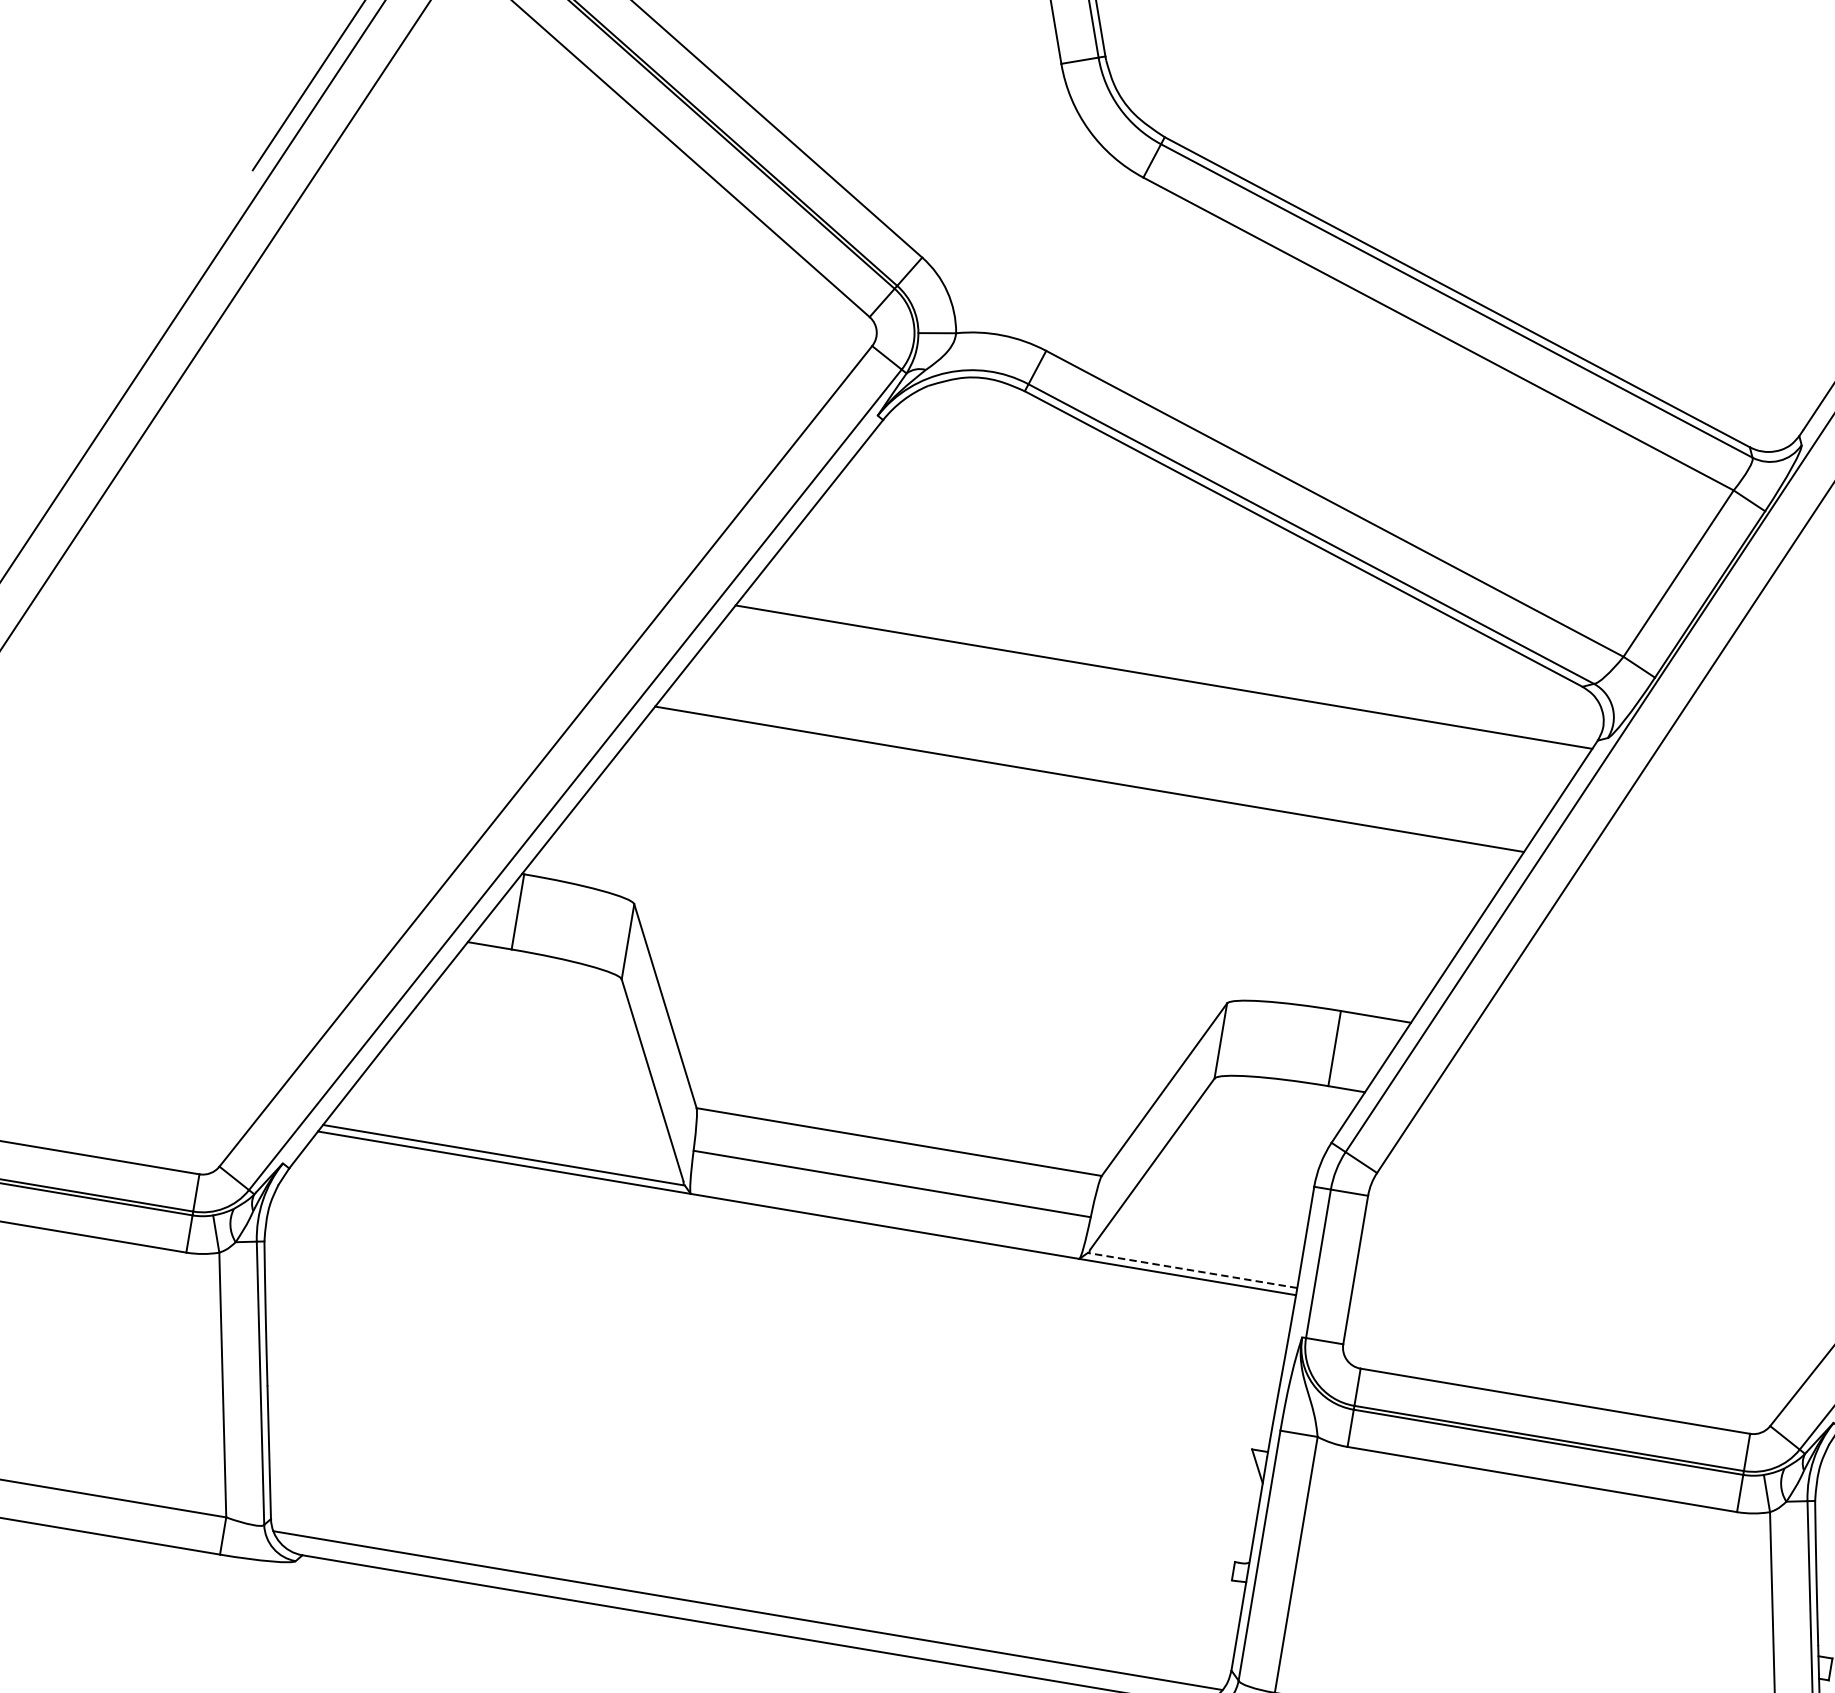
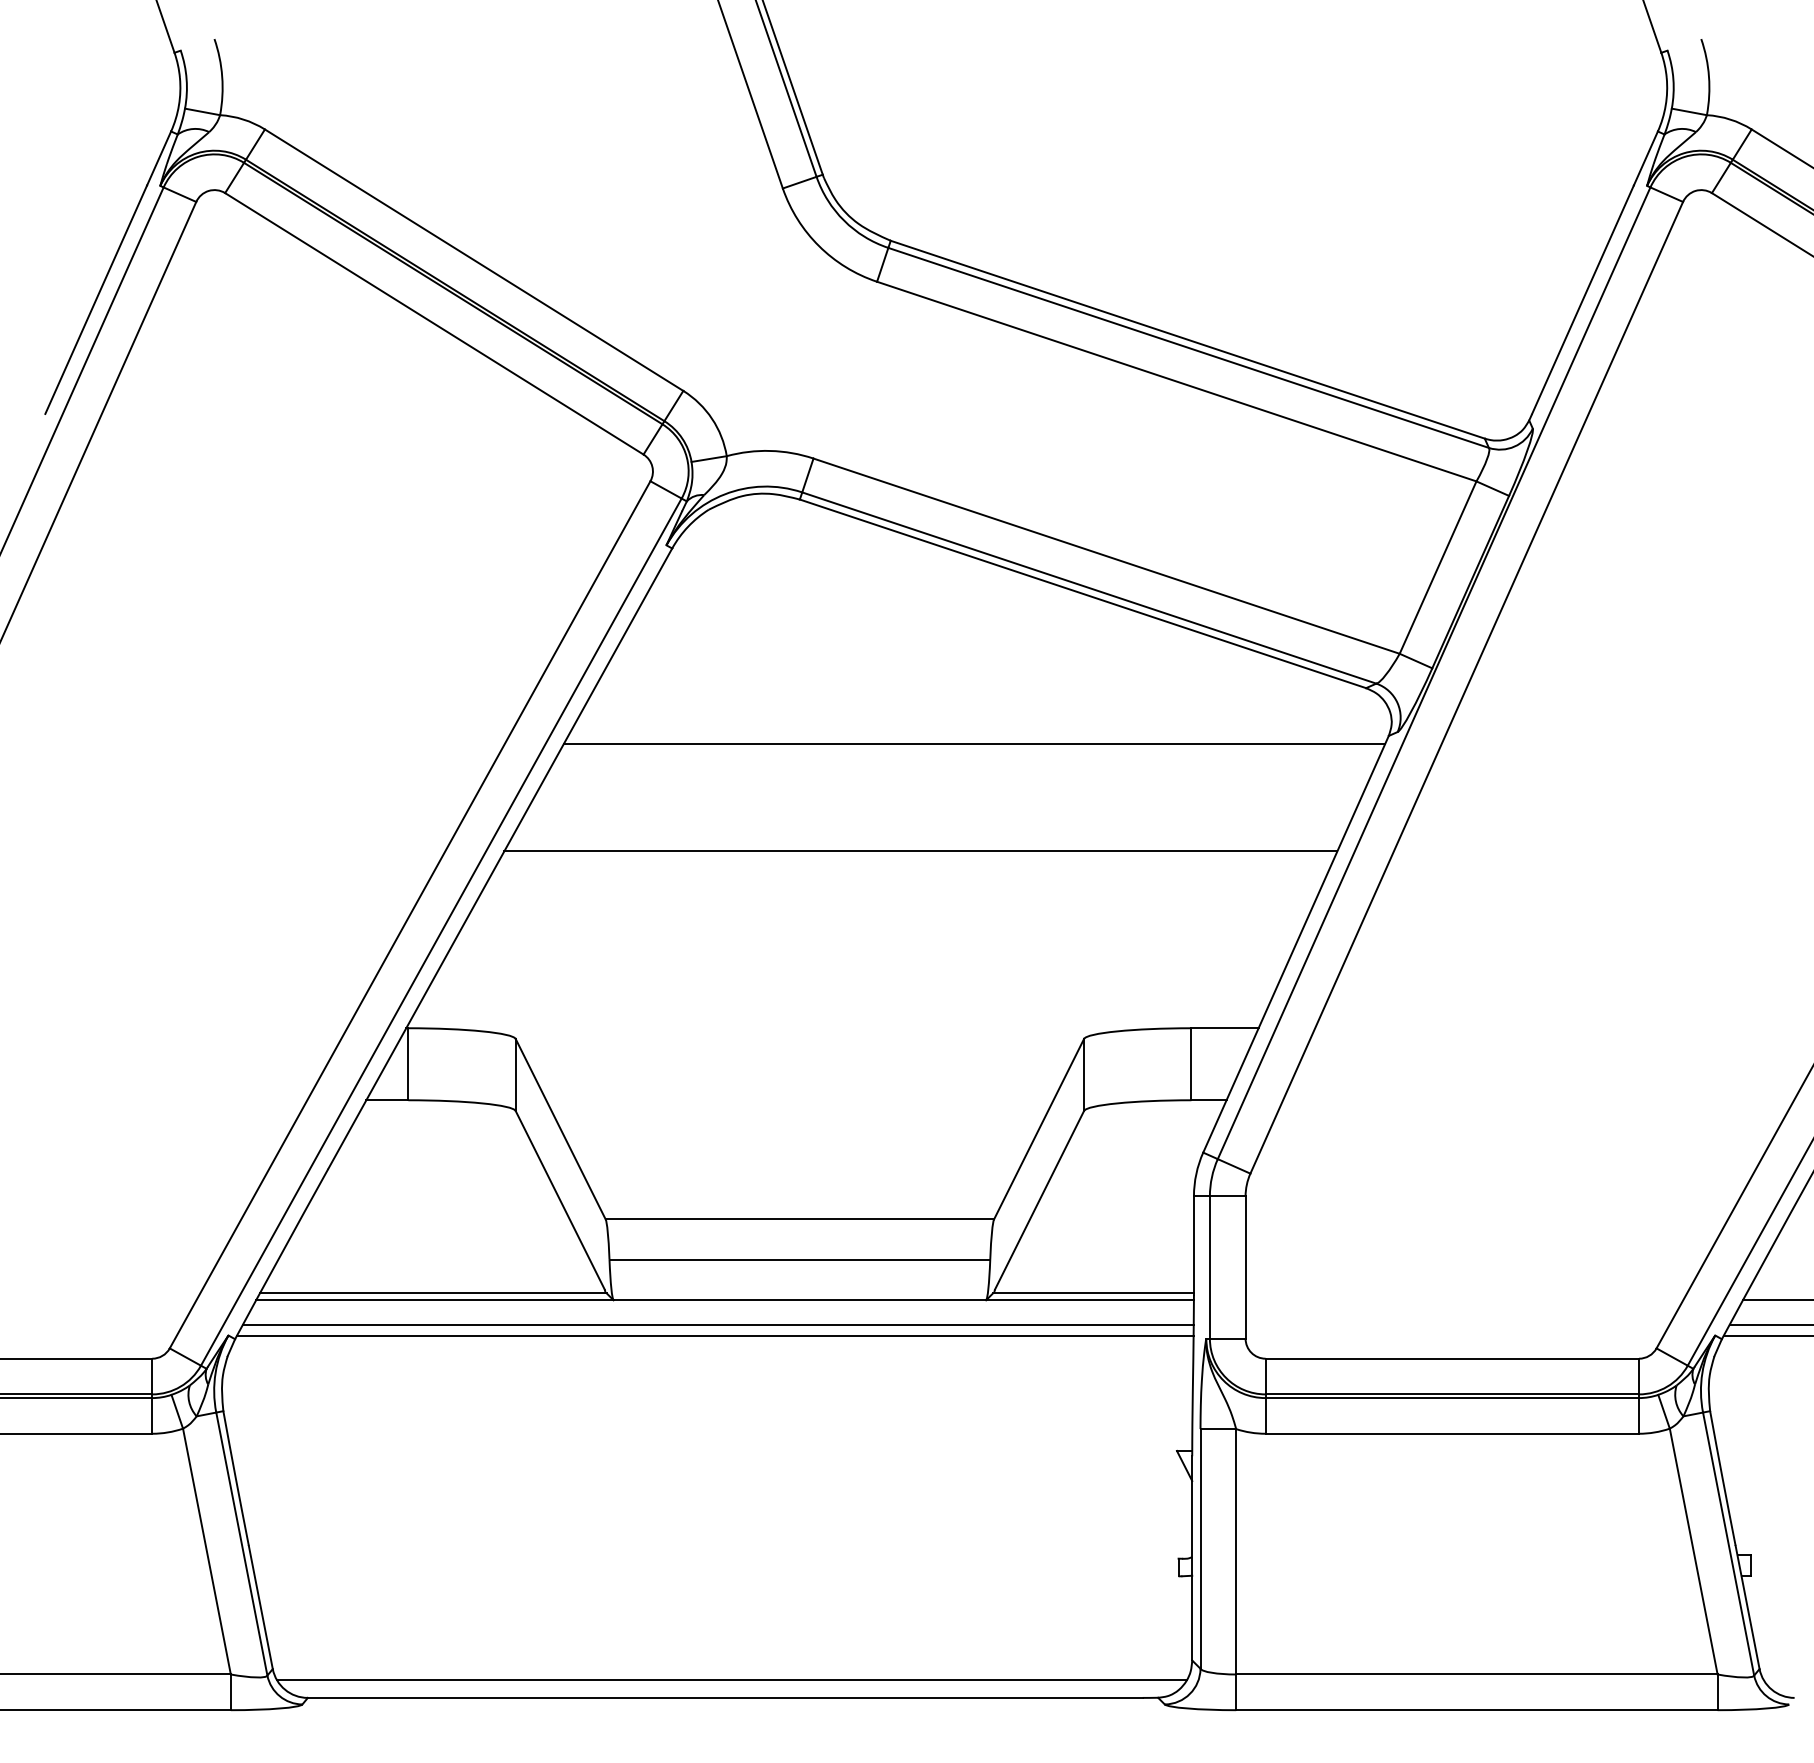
line: (794, 1237) -> (717, 1324), added
line: (790, 1248) -> (715, 1335), added
line: (1192, 1270) -> (1093, 1293), dashed -> solid

